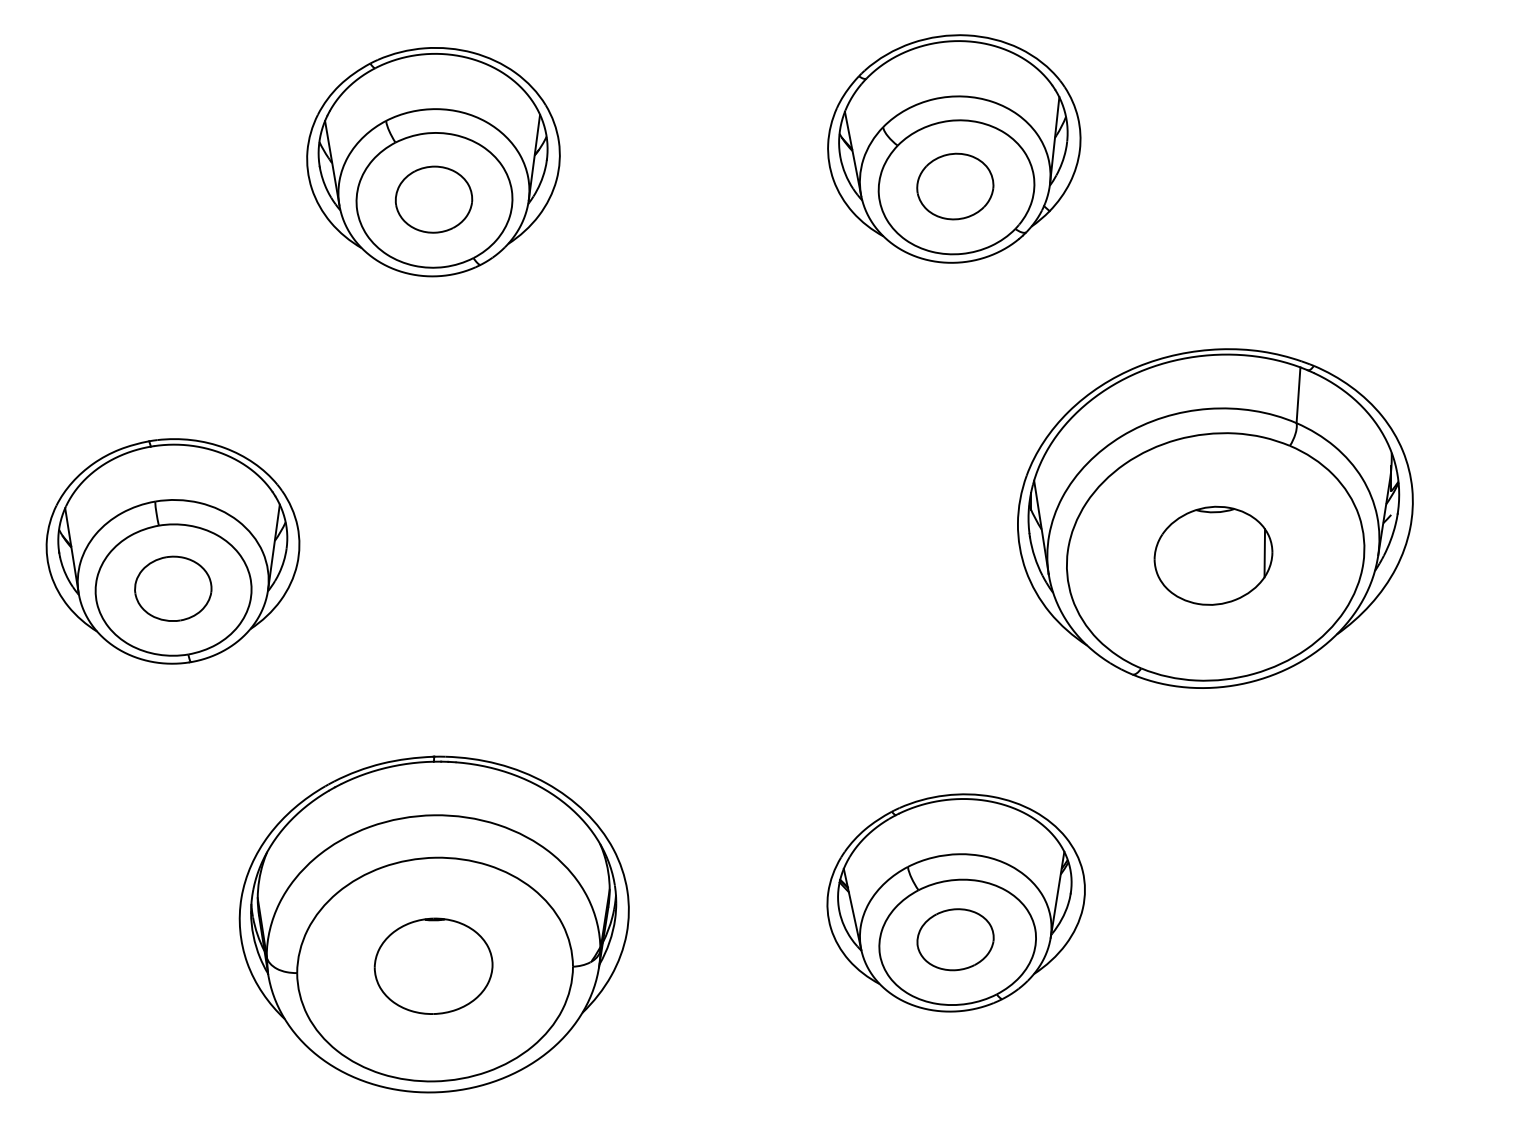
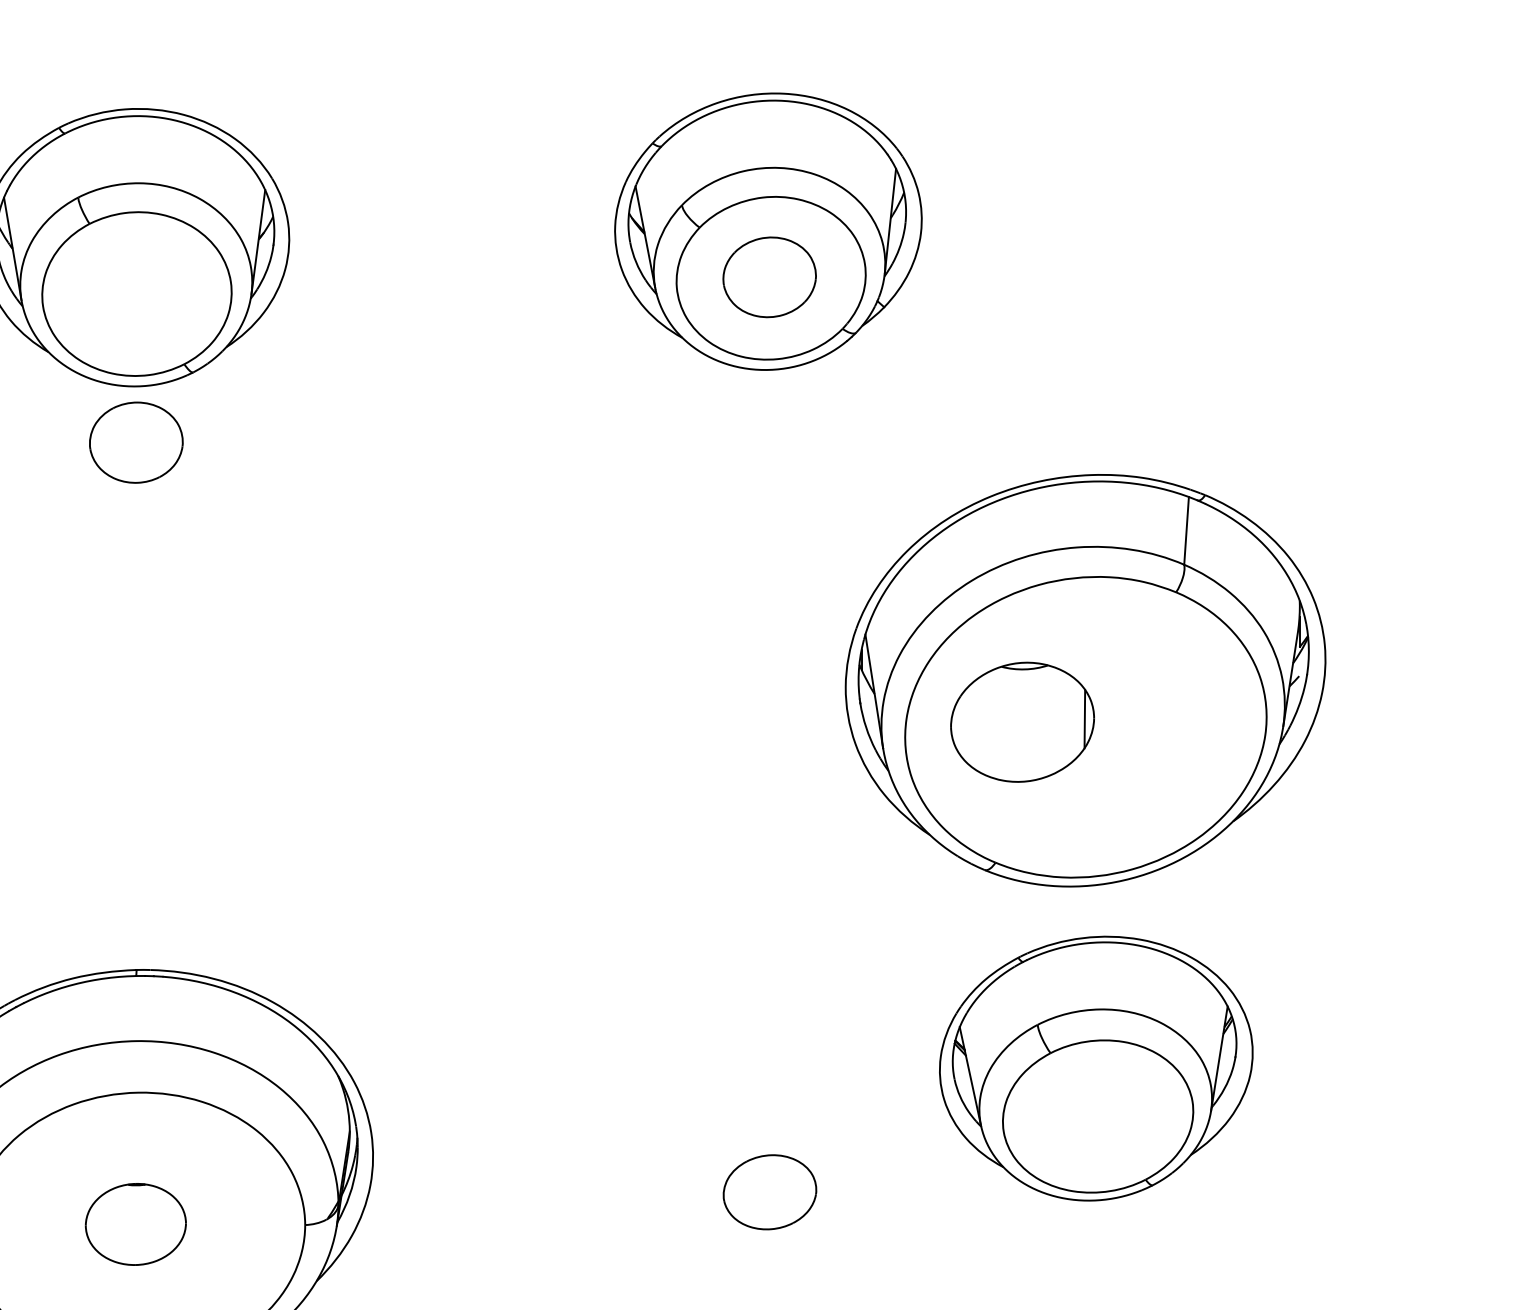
part: (433, 199) -> (135, 442), moved
part: (1213, 555) -> (1022, 721), moved
part: (955, 902) -> (1095, 1068), moved
part: (433, 965) -> (135, 1223), size x0.7

